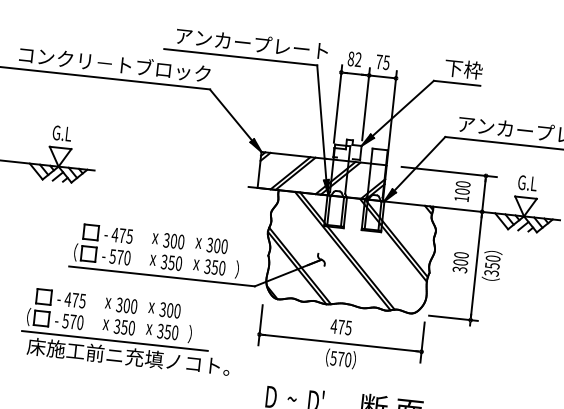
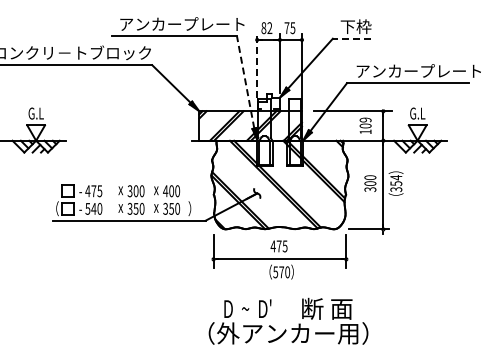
line: (456, 83) -> (351, 38), solid -> dashed
line: (338, 103) -> (257, 65), solid -> dashed
line: (321, 122) -> (245, 82), solid -> dashed
text: (463, 183) -> (365, 119), 100 -> 109
text: (209, 245) -> (165, 191), 300 -> 400
text: (119, 256) -> (93, 208), 570 -> 540
text: (493, 258) -> (396, 177), 350 -> 354
part: (127, 331) -> (106, 268), removed

